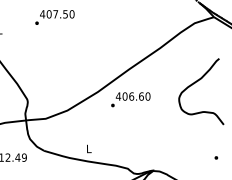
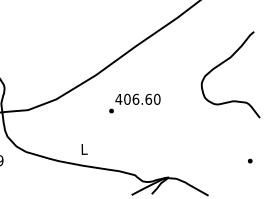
text: (130, 99) -> (134, 103), moved

